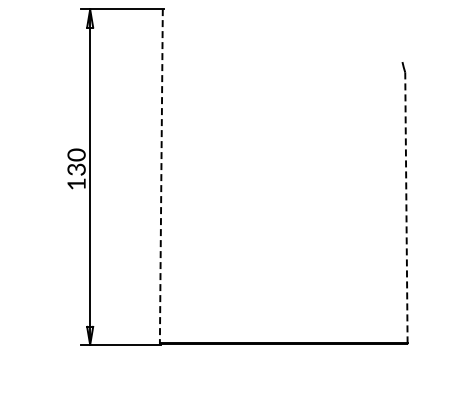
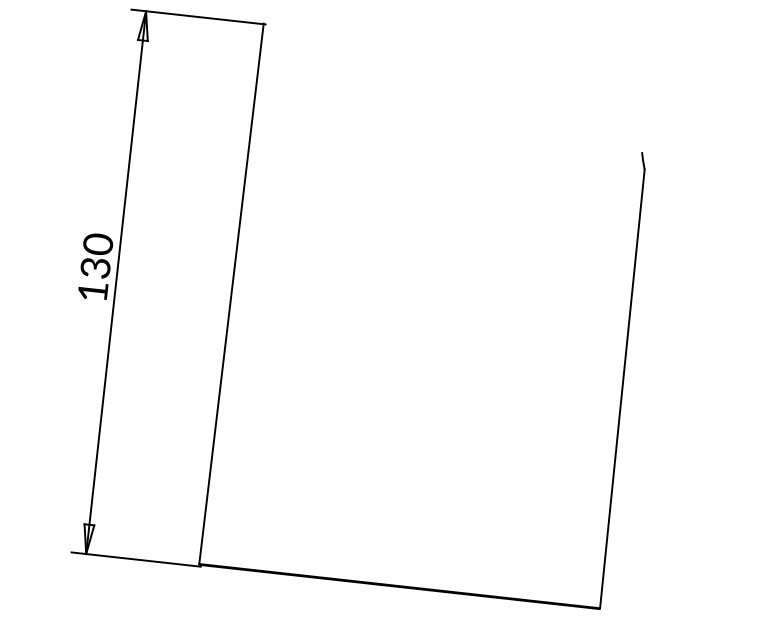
line: (161, 176) -> (231, 294), dashed -> solid
line: (406, 207) -> (622, 388), dashed -> solid

